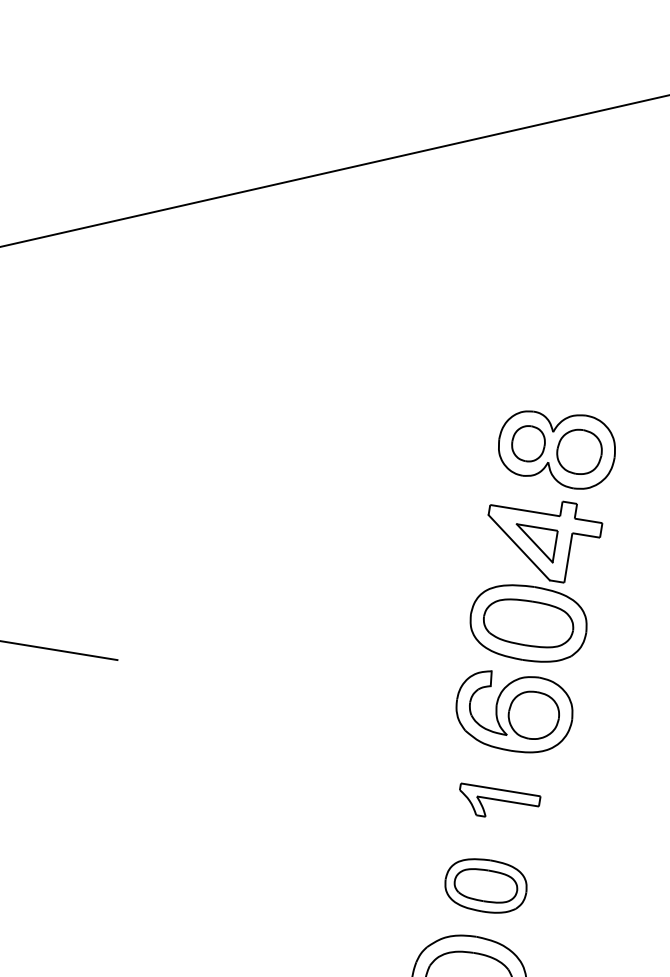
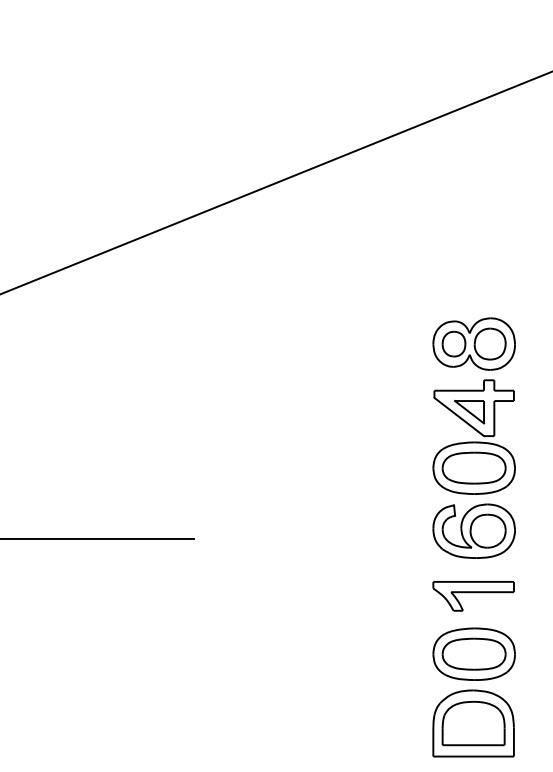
part: (498, 804) -> (473, 596), size x1.43
part: (485, 884) -> (473, 653), size x1.43

